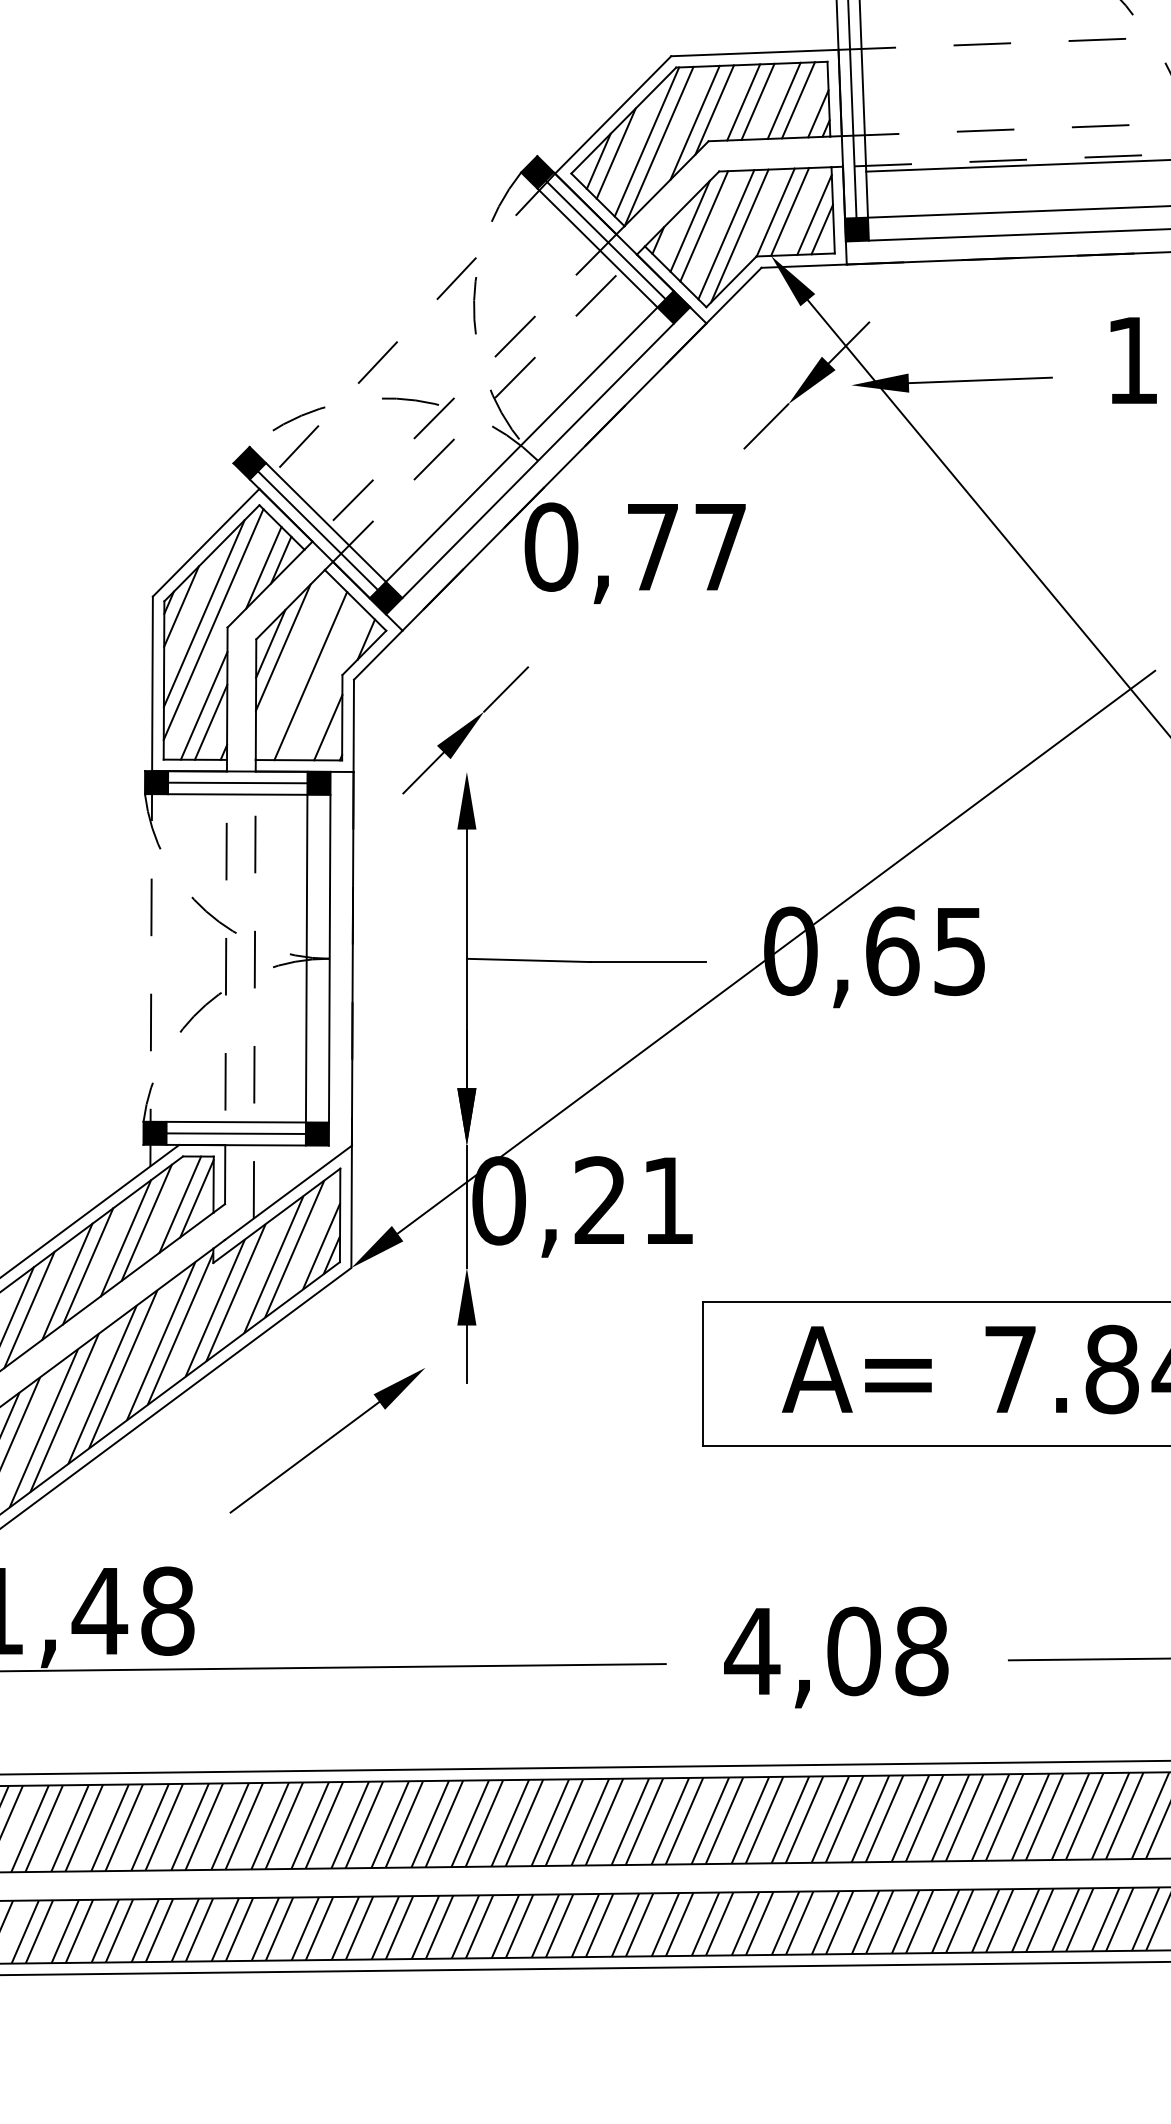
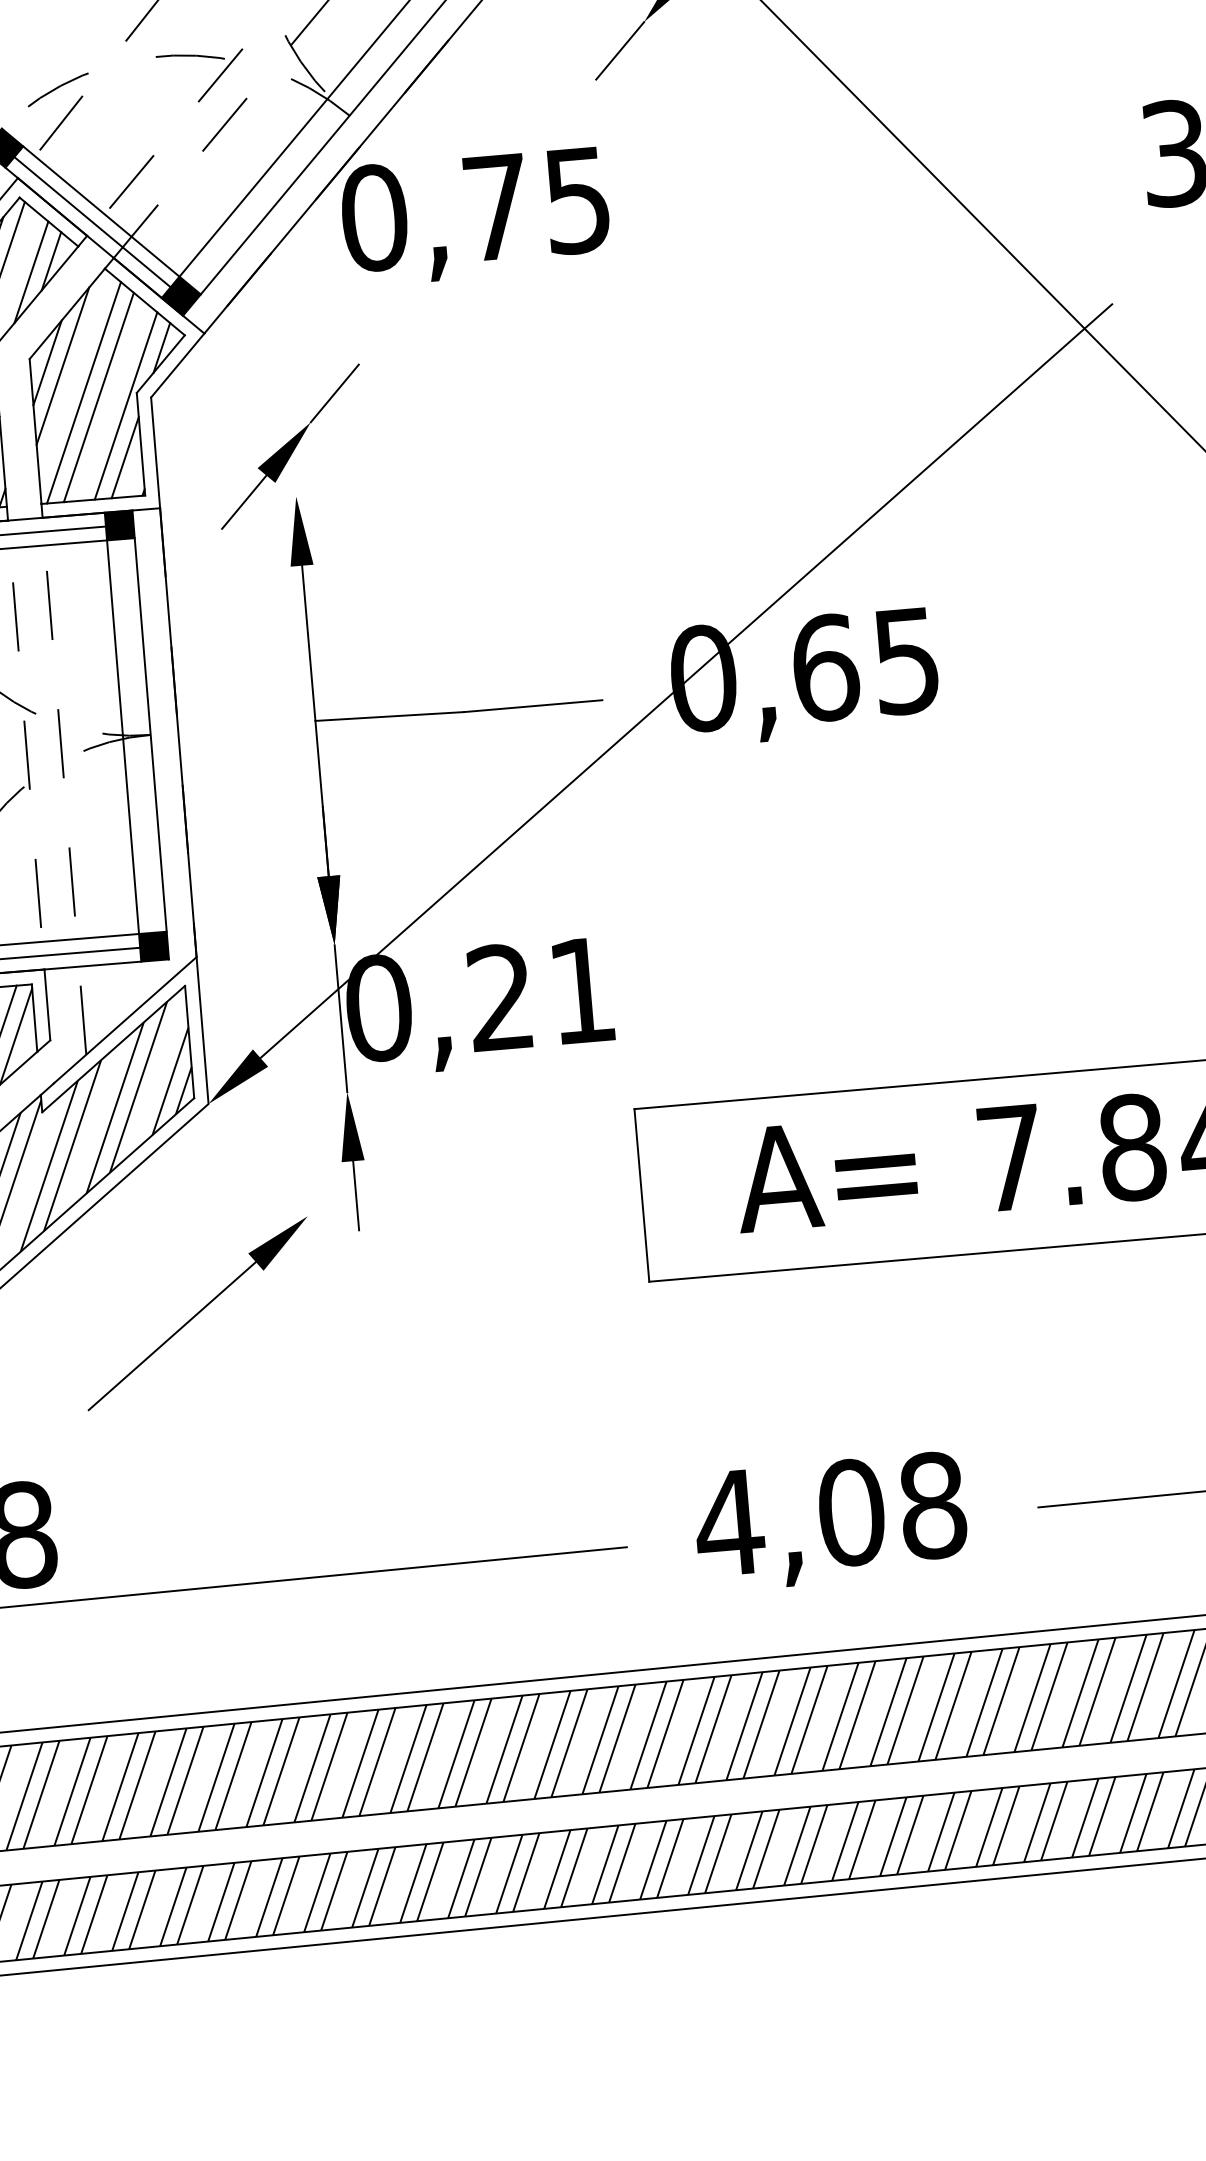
text: (720, 547) -> (577, 200), 0,77 -> 0,75
line: (298, 671) -> (83, 393), added
line: (332, 684) -> (125, 405), added

